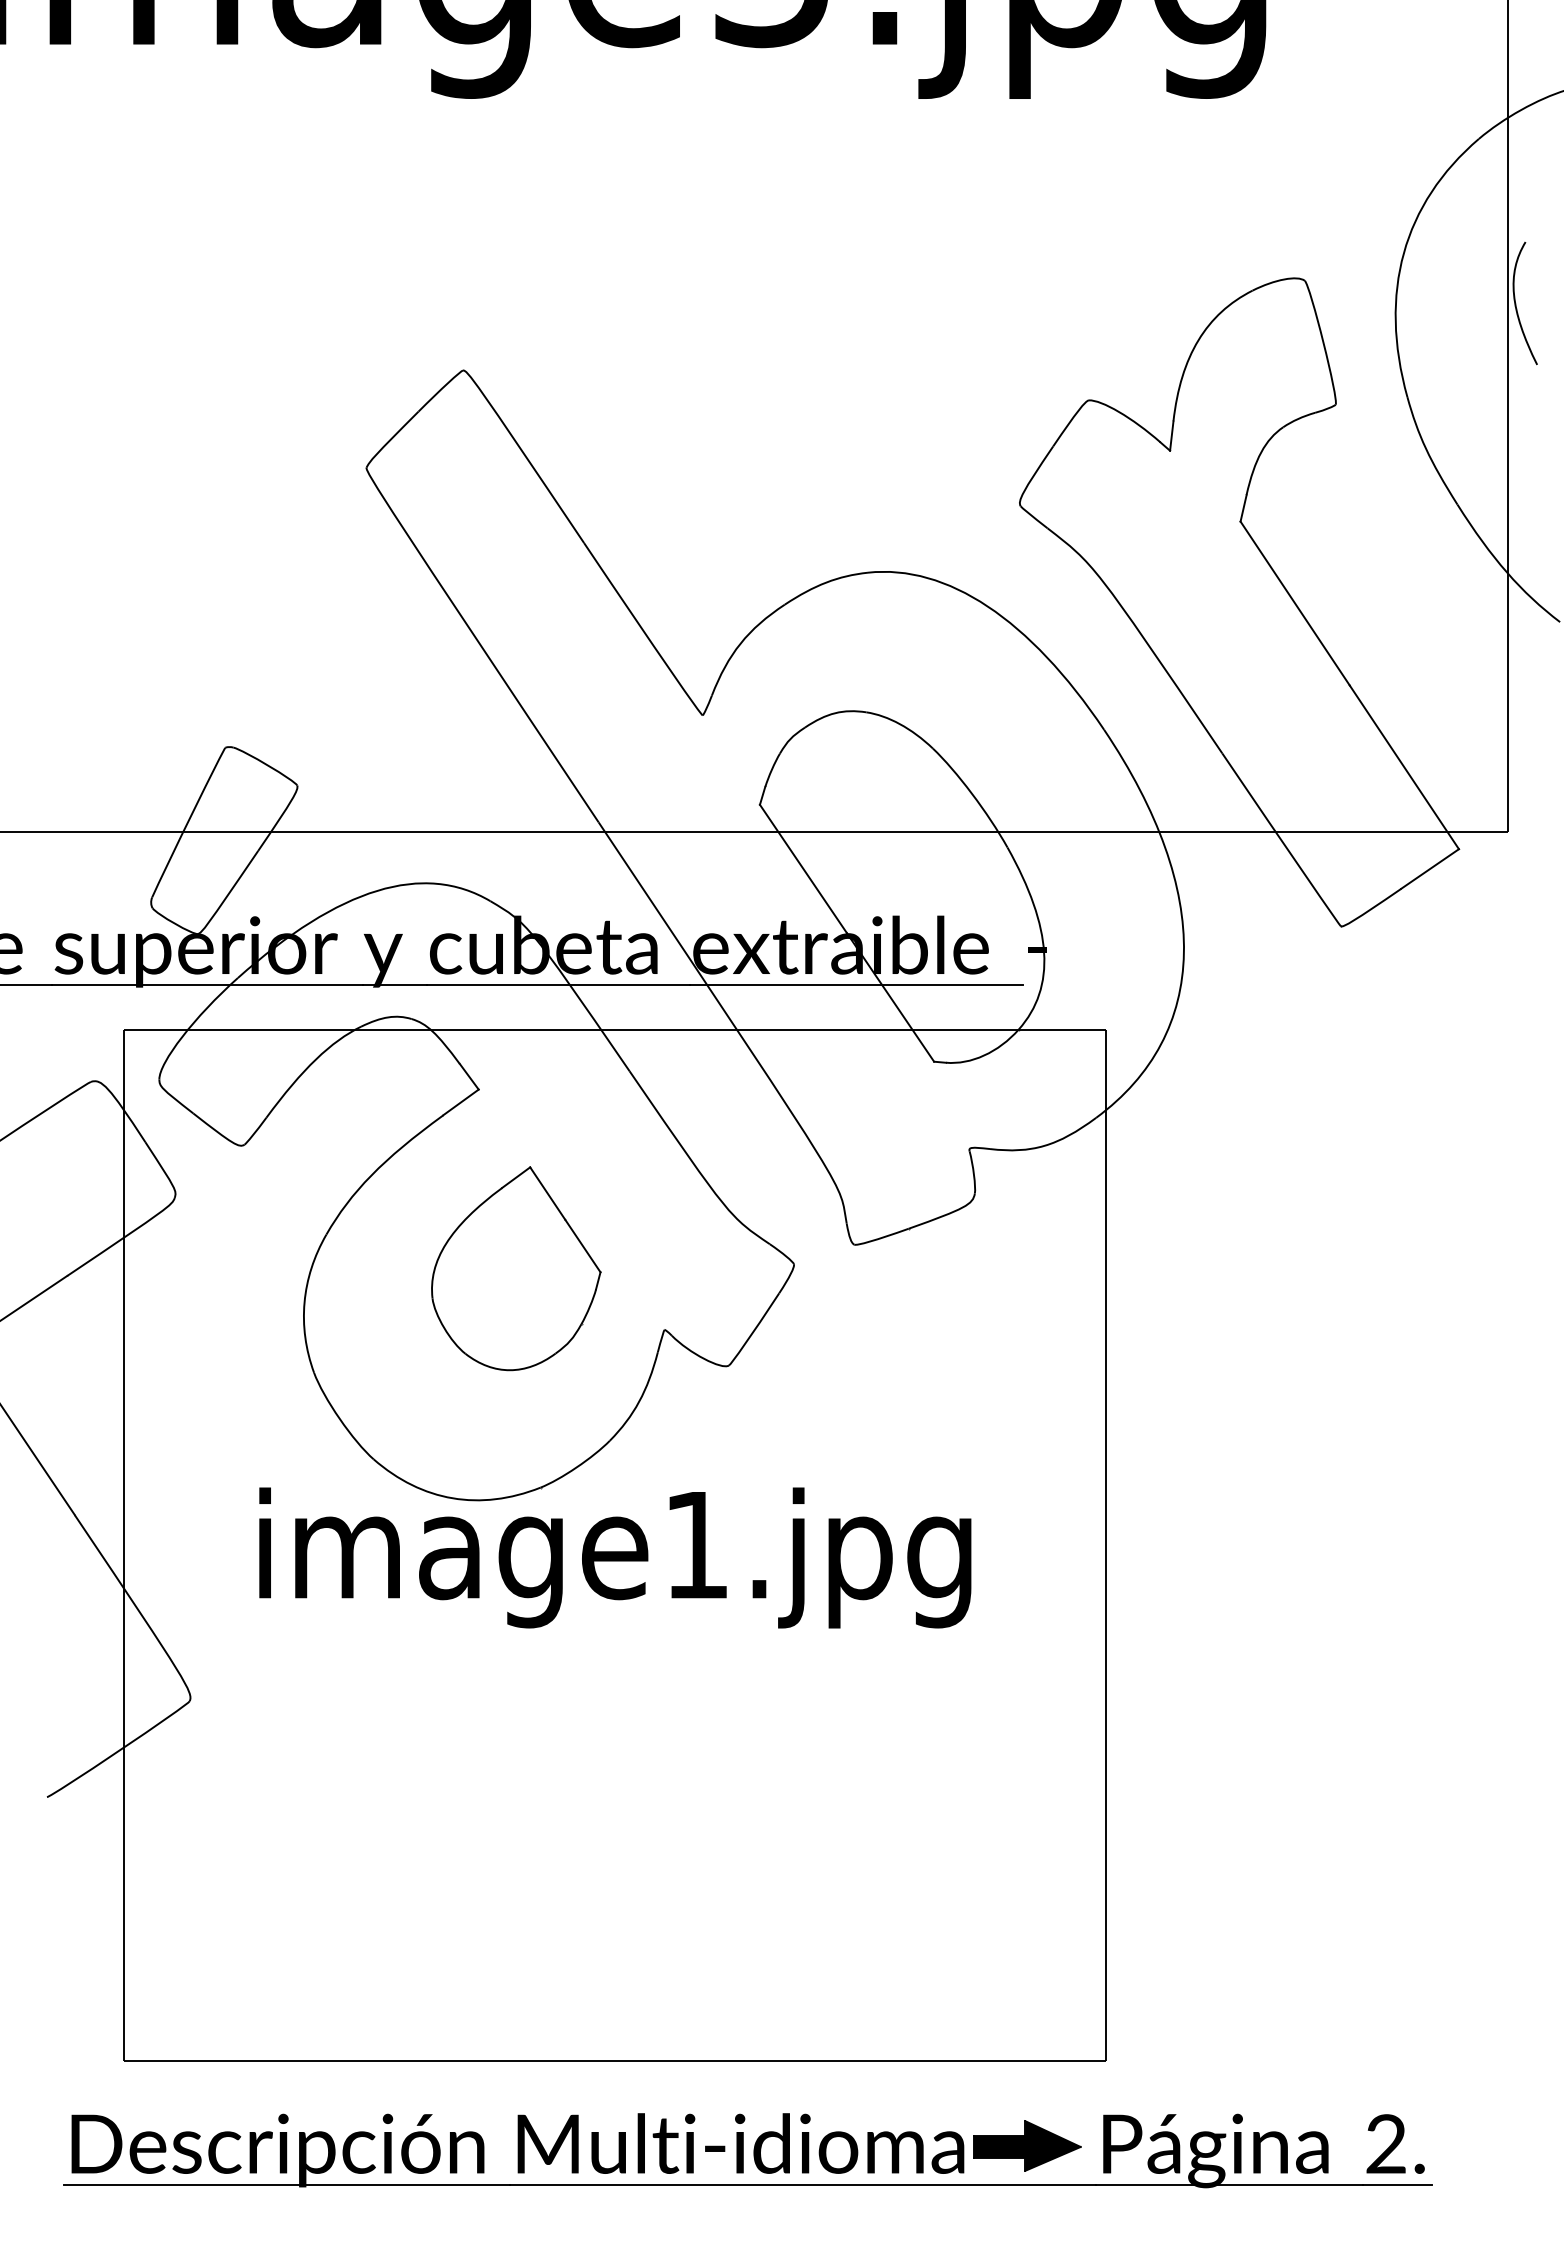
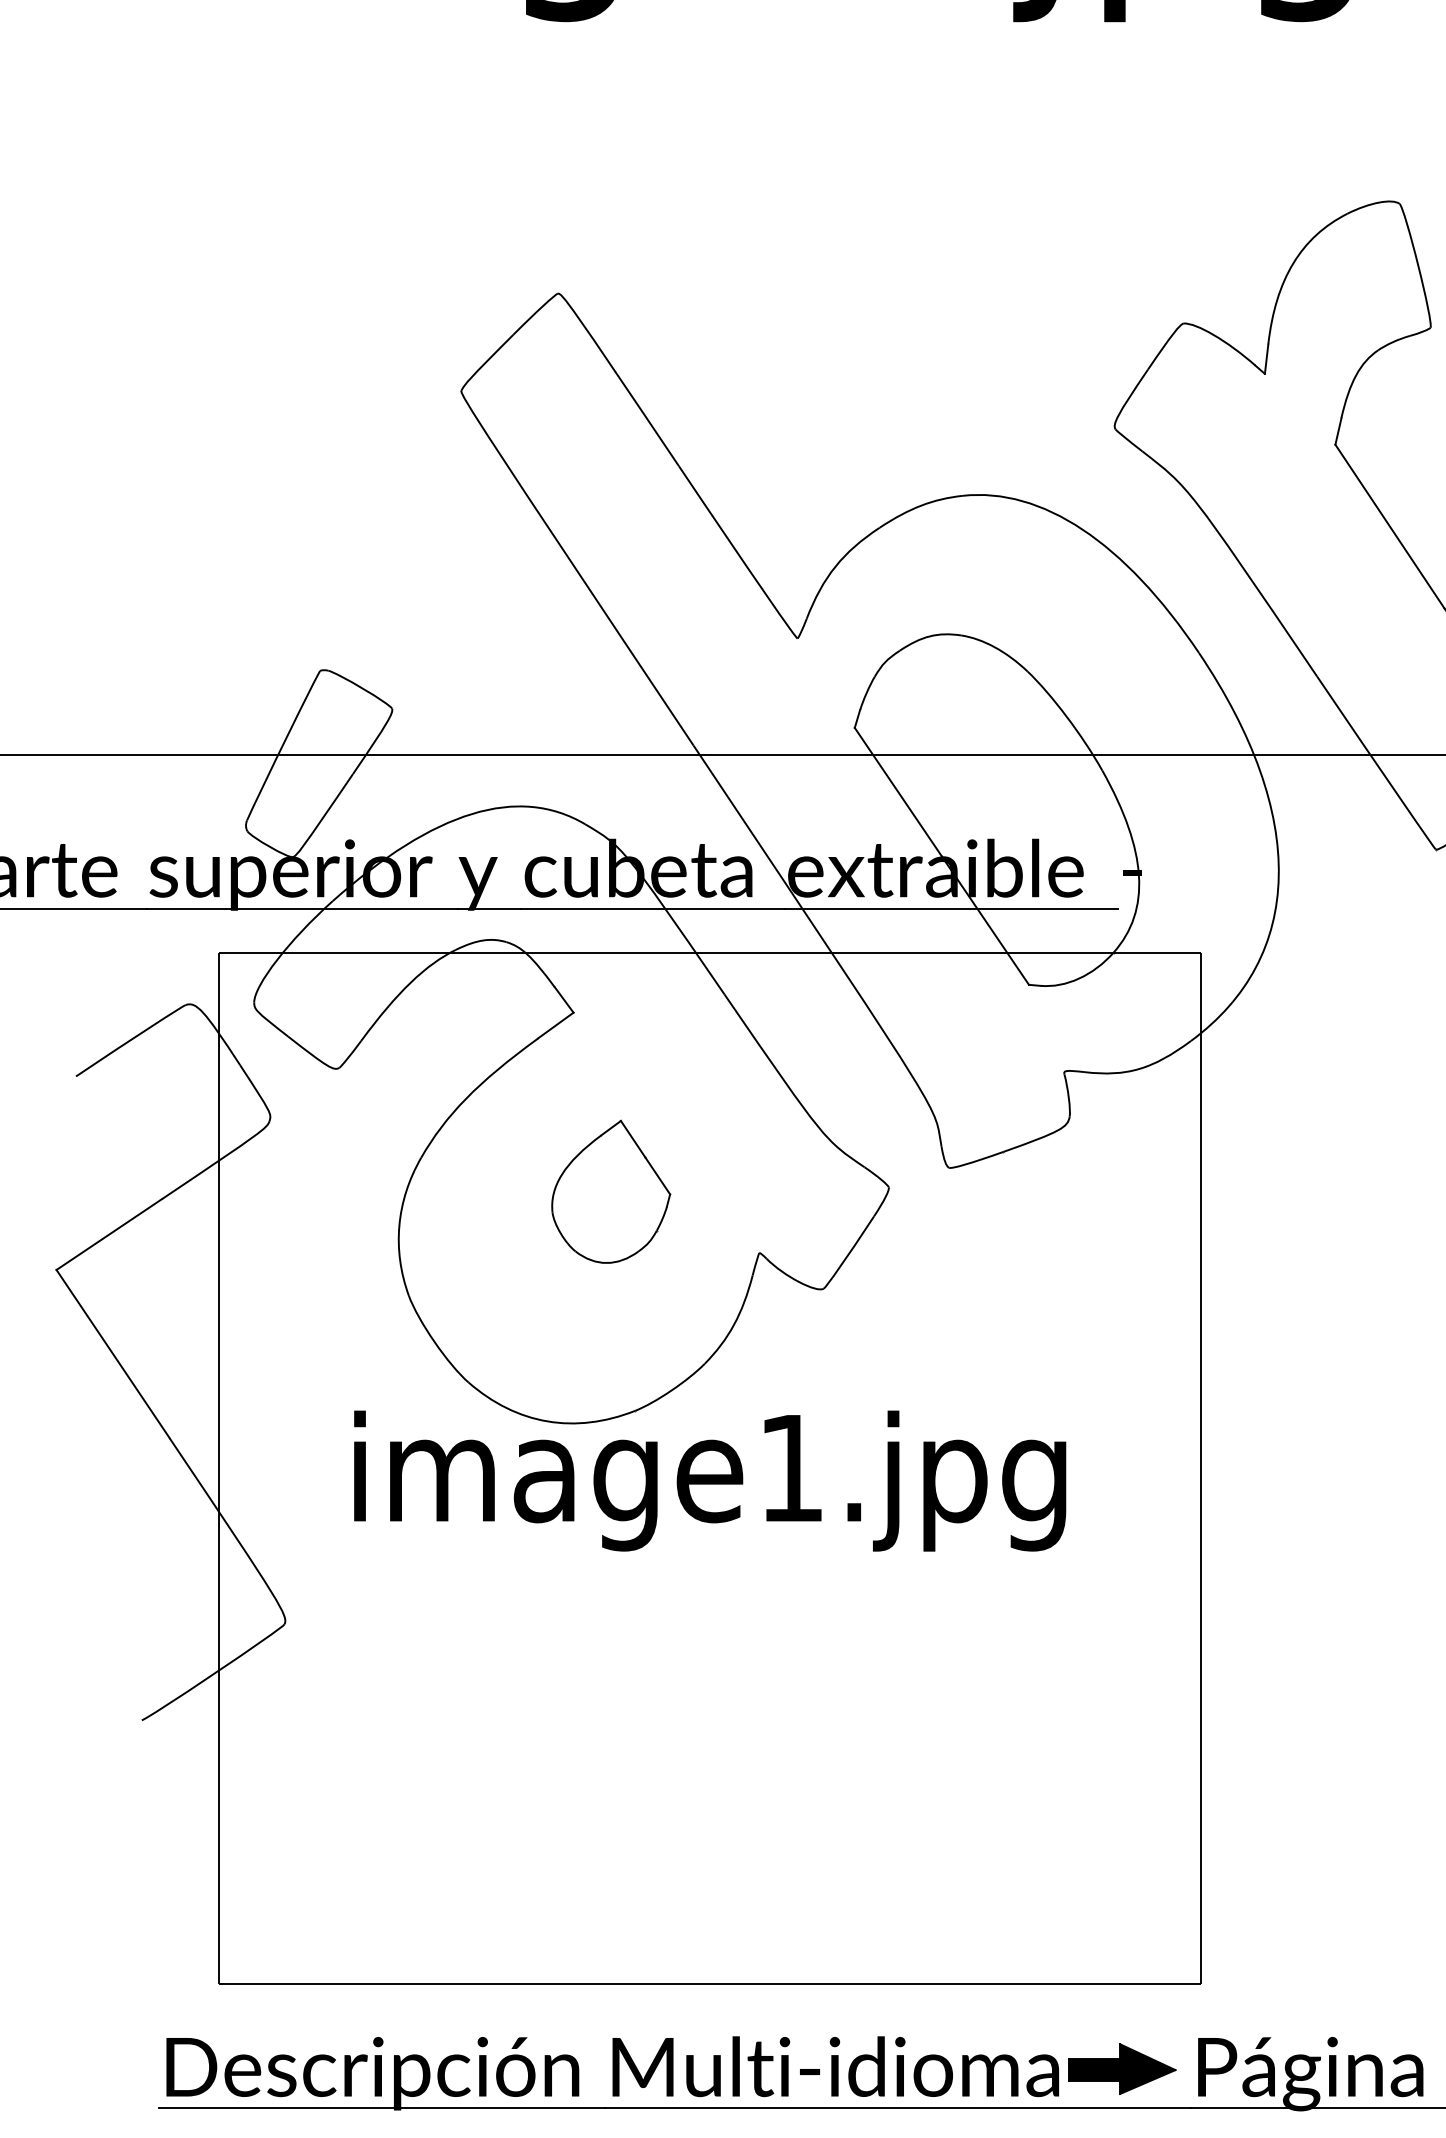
part: (516, 1268) -> (611, 1191), size x0.7

